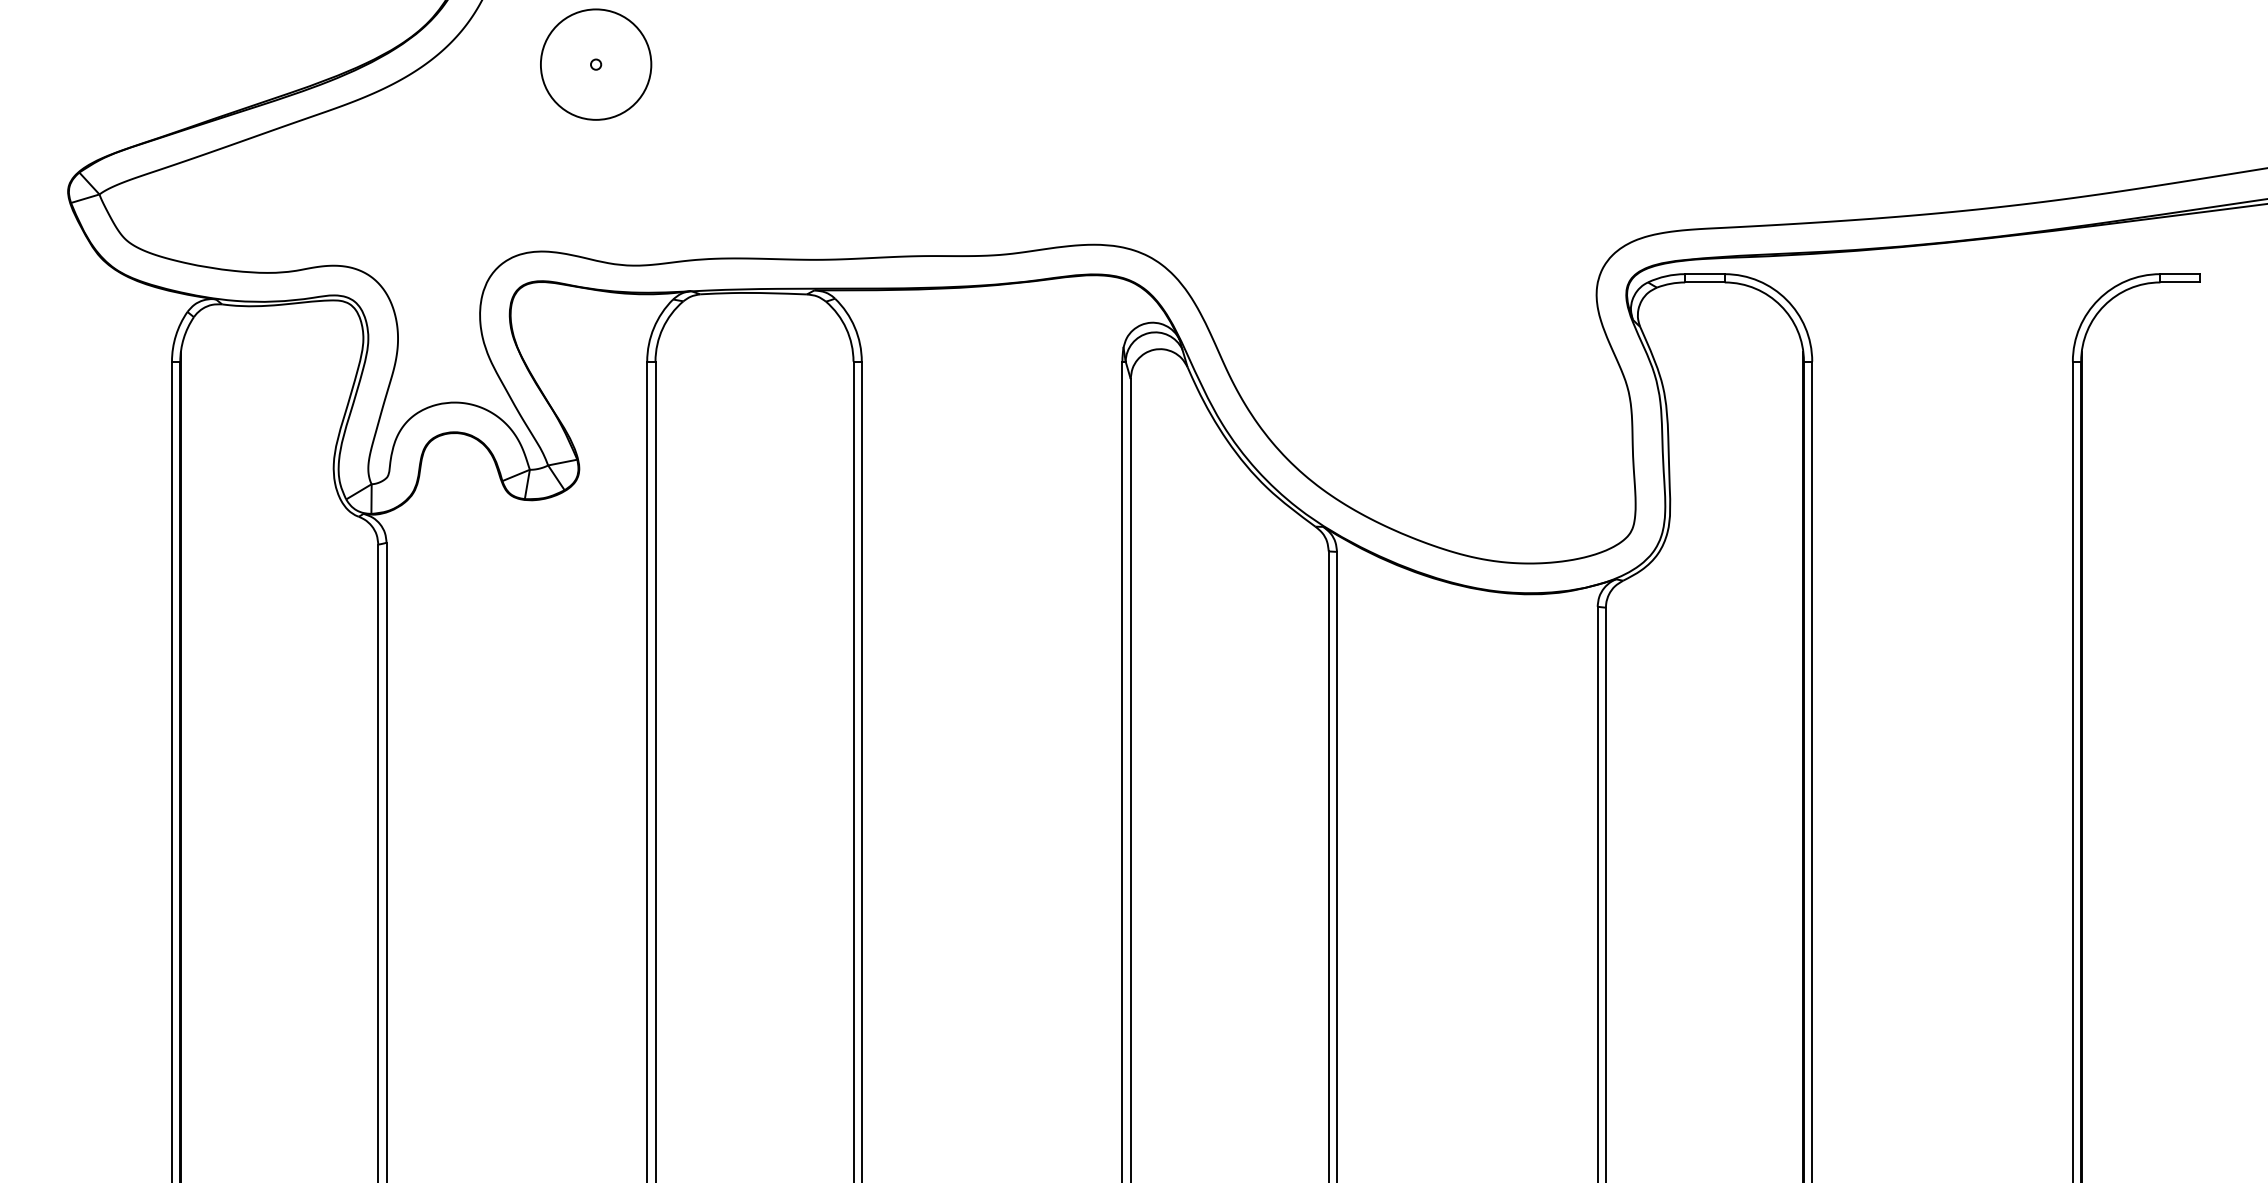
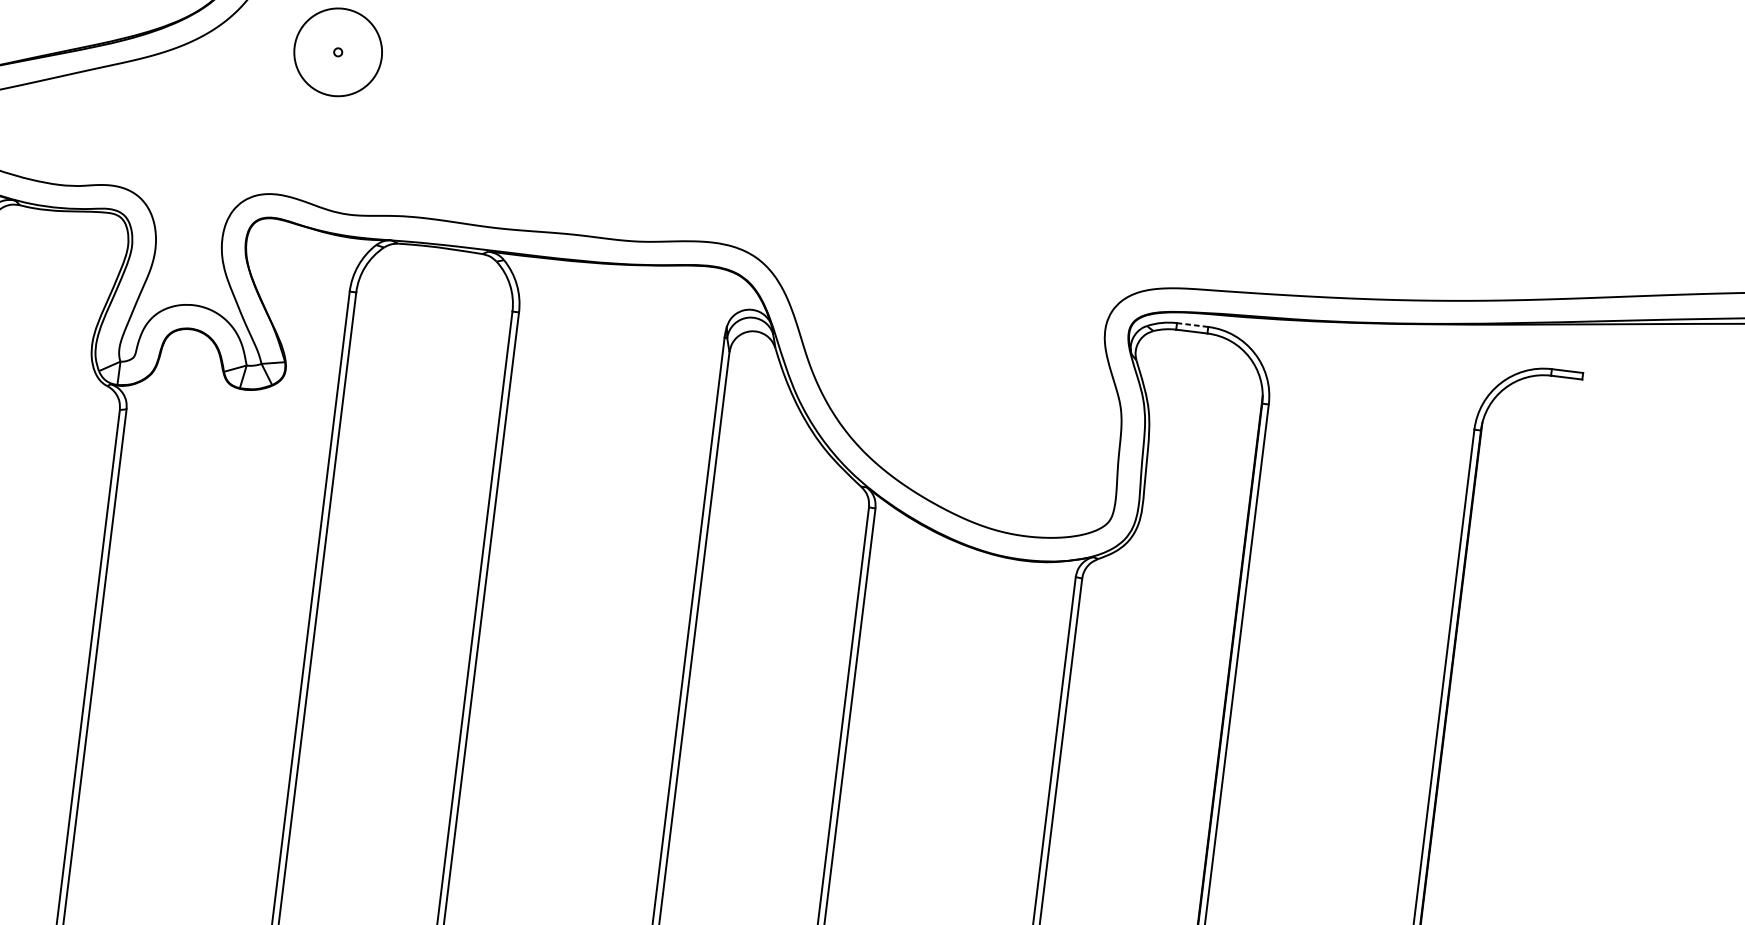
line: (1704, 274) -> (1192, 325), solid -> dashed

